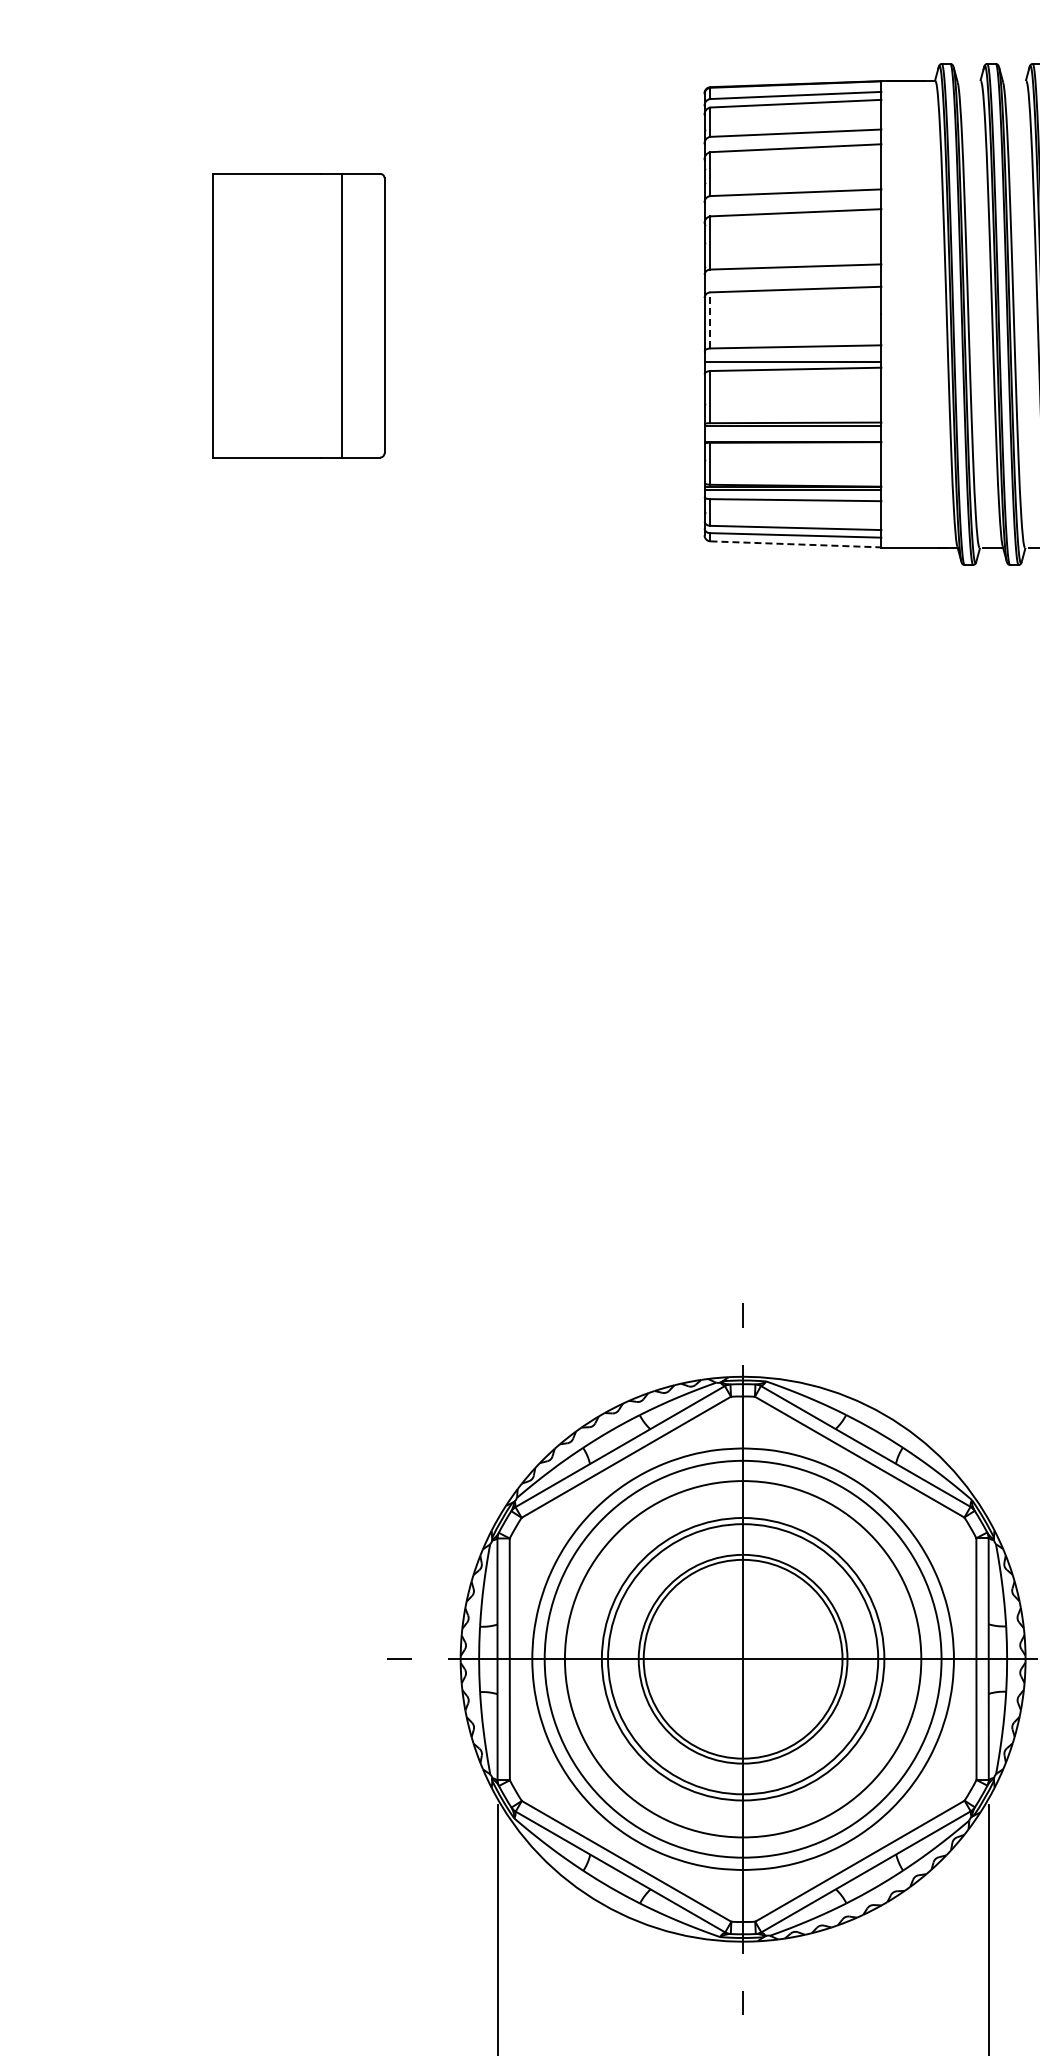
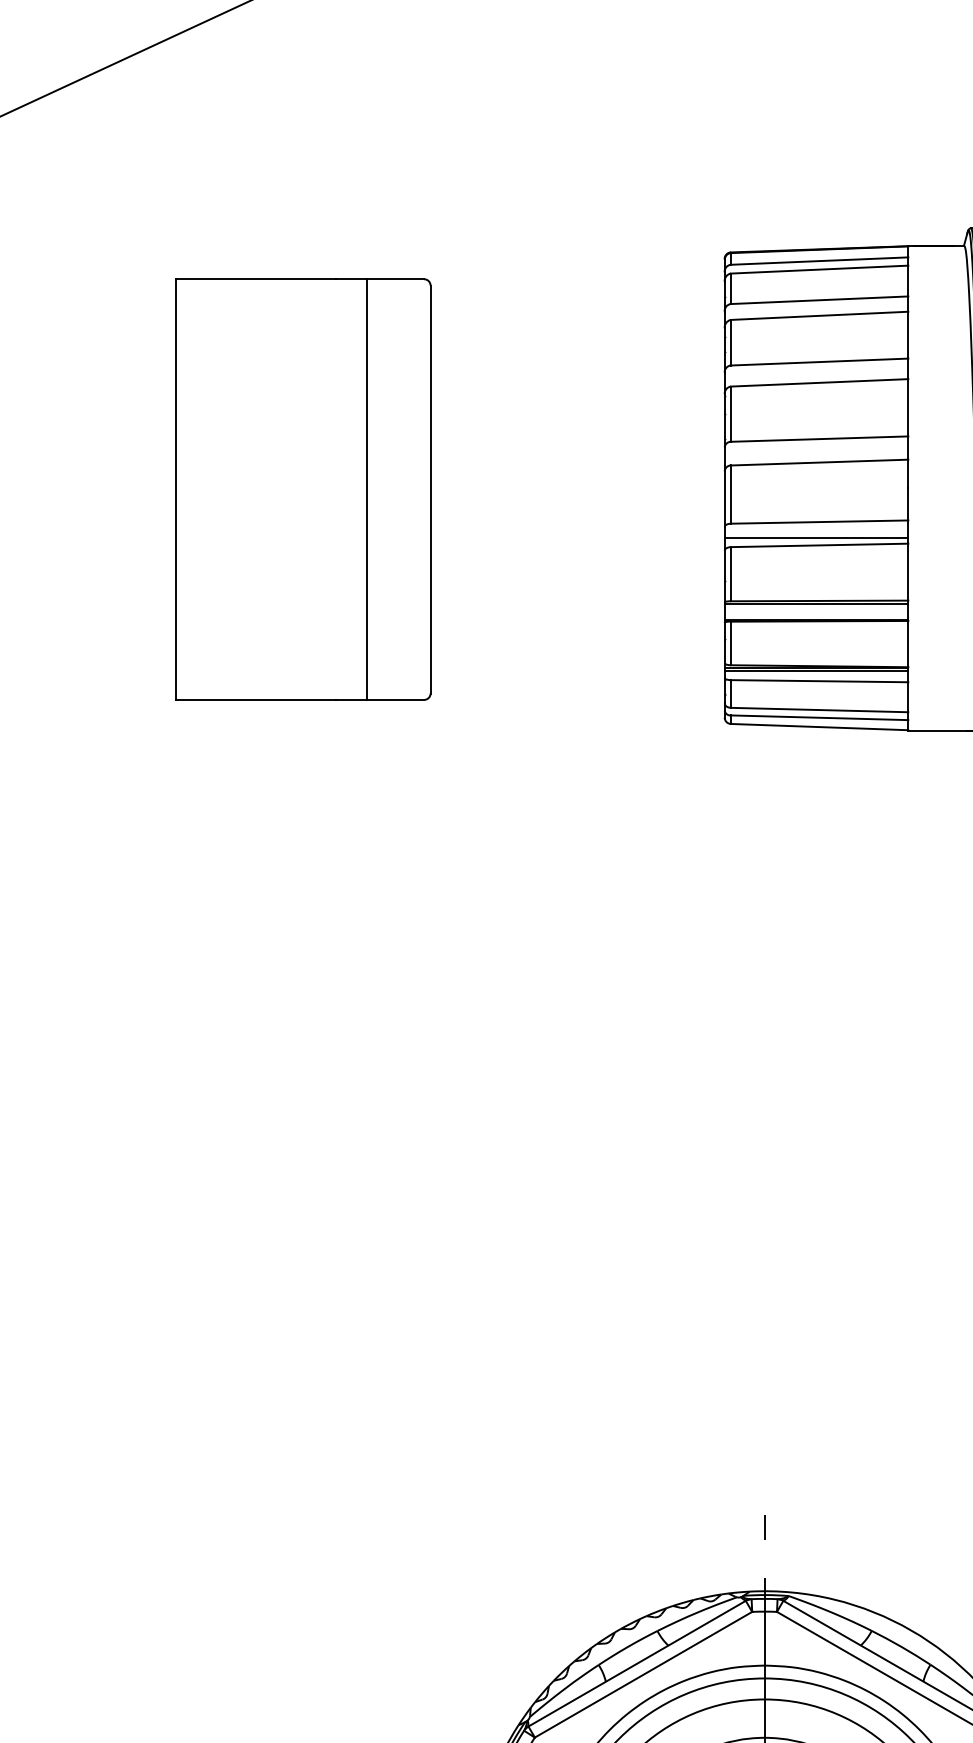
part: (298, 315) -> (303, 489), size x1.43
line: (710, 319) -> (730, 493), dashed -> solid
line: (795, 544) -> (819, 727), dashed -> solid

